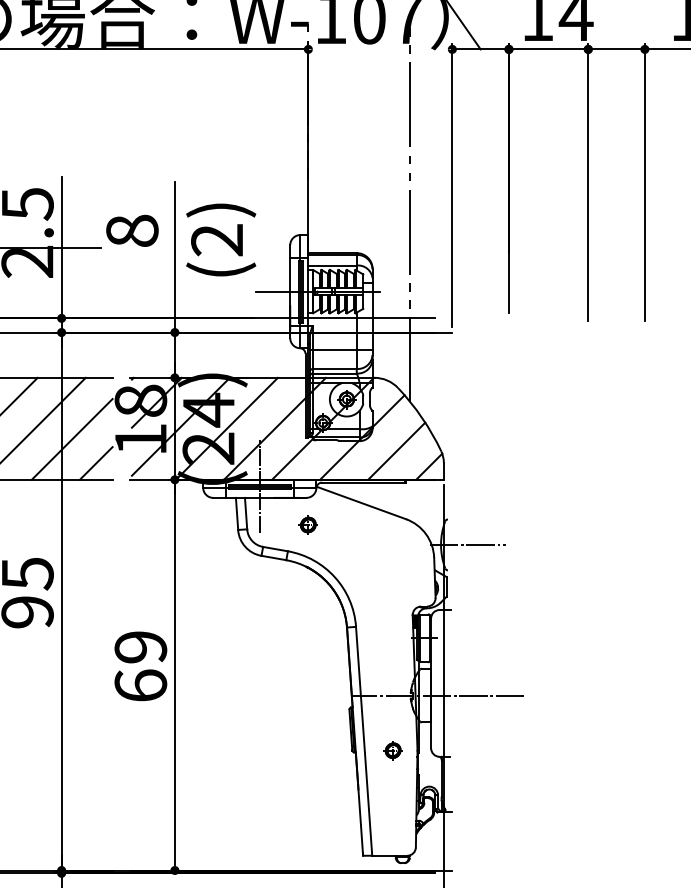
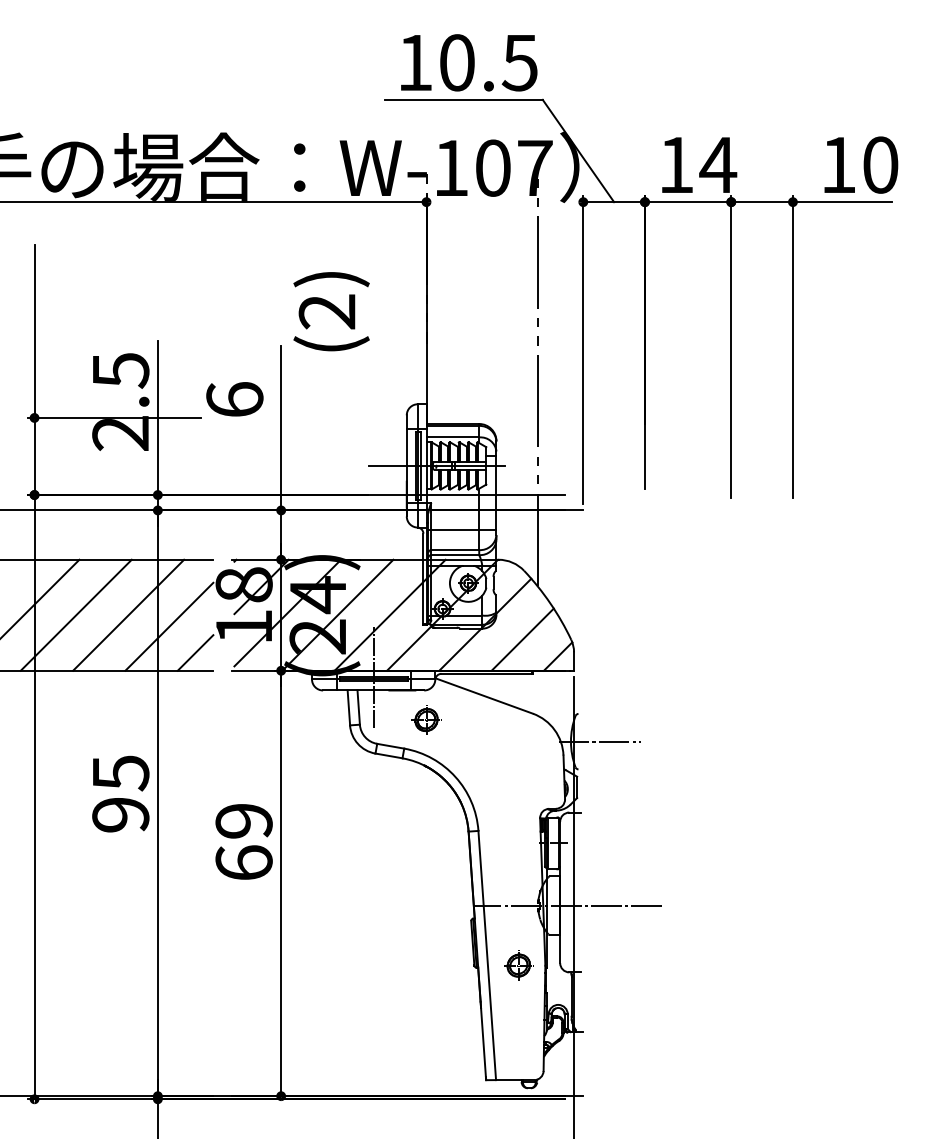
text: (132, 230) -> (234, 399), 8 -> 6
text: (221, 239) -> (331, 311), moved
part: (308, 524) -> (426, 719), size x1.4
text: (140, 665) -> (243, 841), moved
part: (392, 750) -> (518, 965), size x1.4

